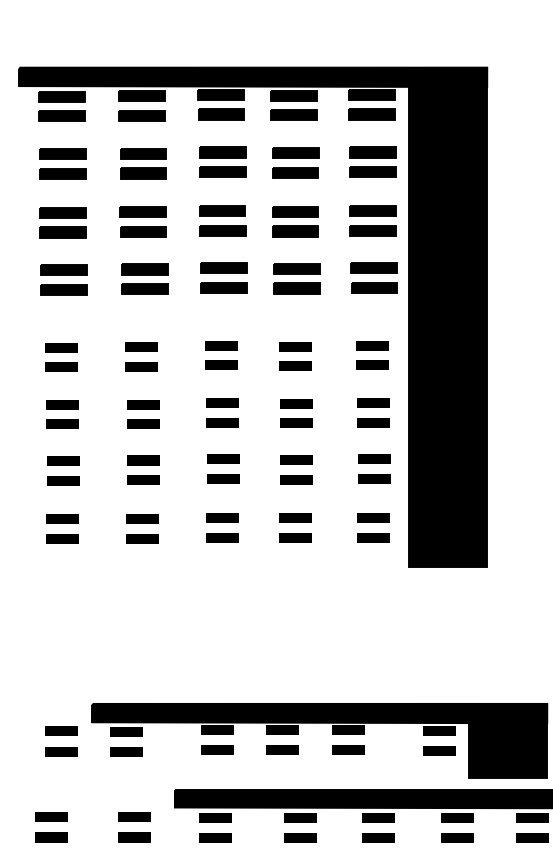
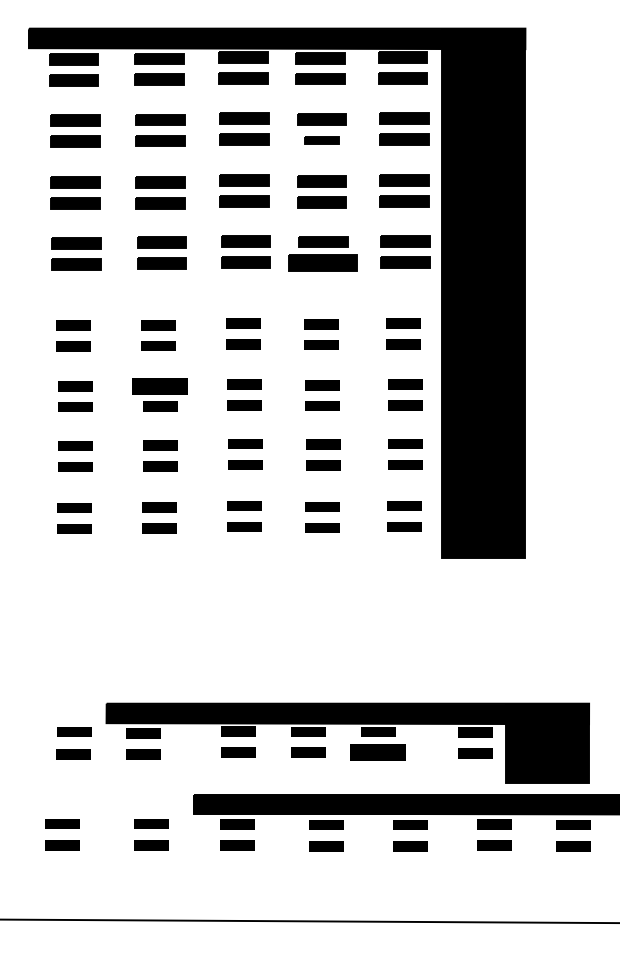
part: (295, 173) -> (321, 140), size x0.7
part: (296, 288) -> (323, 262), size x1.4
part: (143, 404) -> (160, 385), size x1.6
part: (348, 749) -> (378, 752), size x1.6

